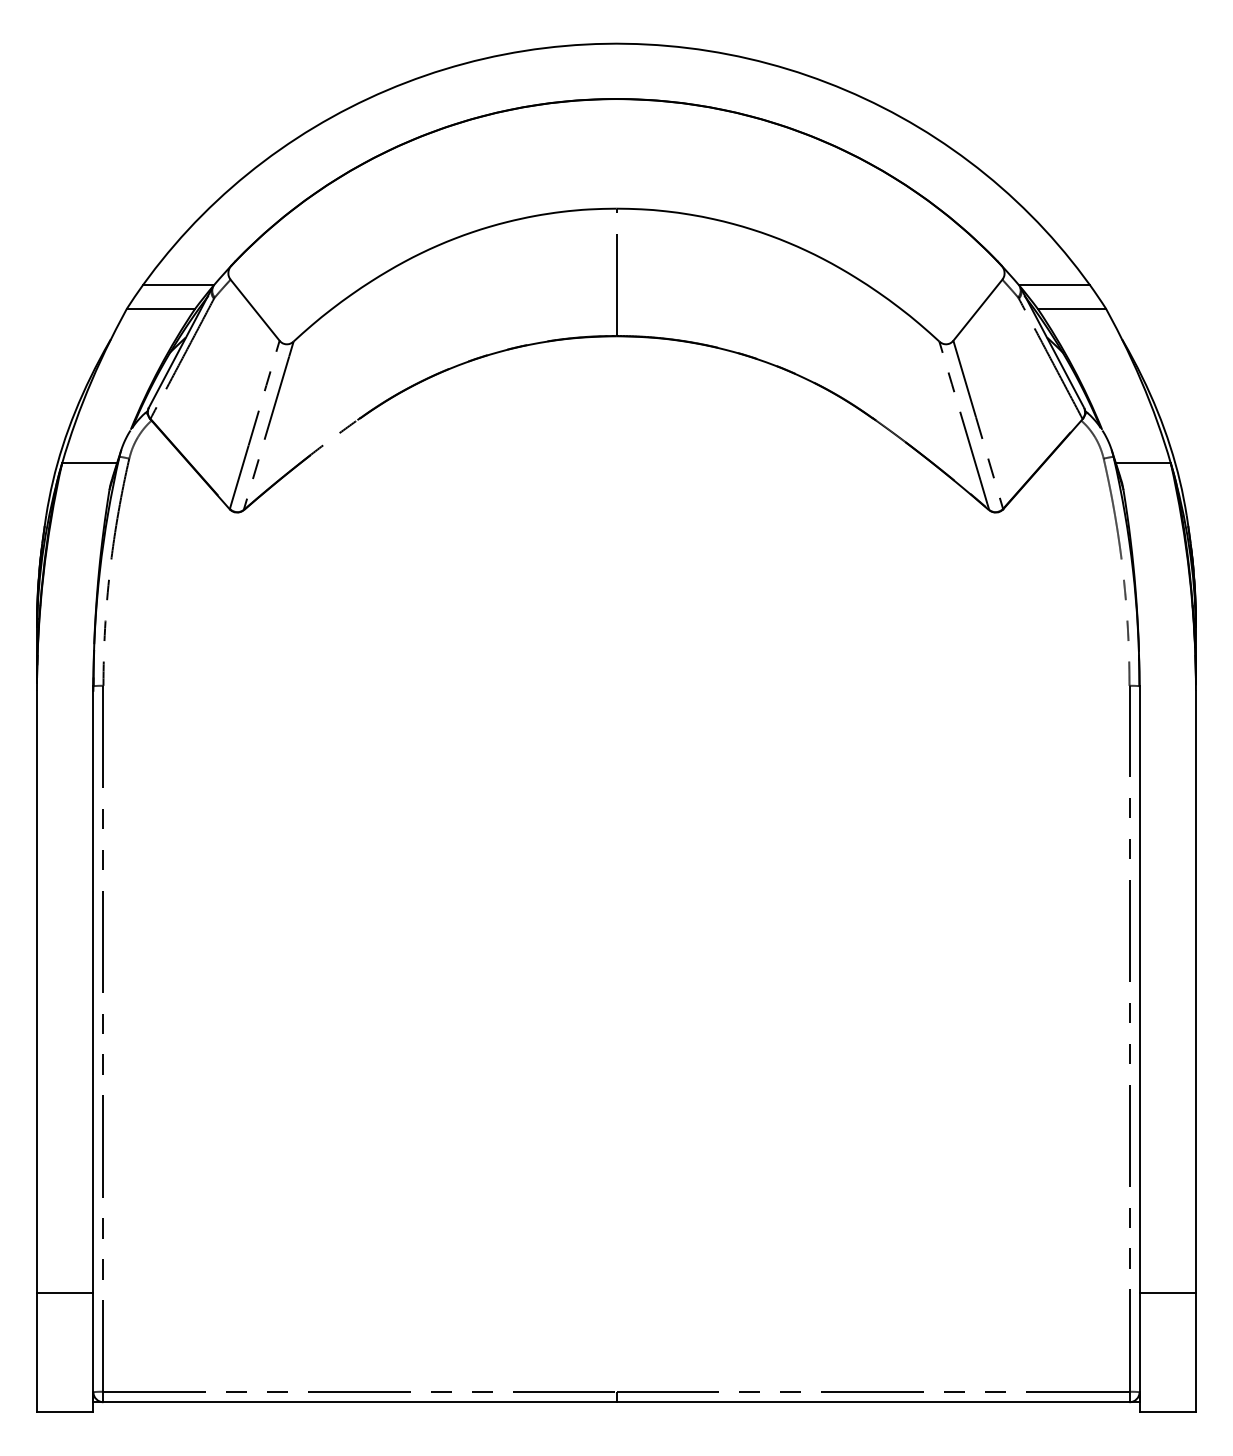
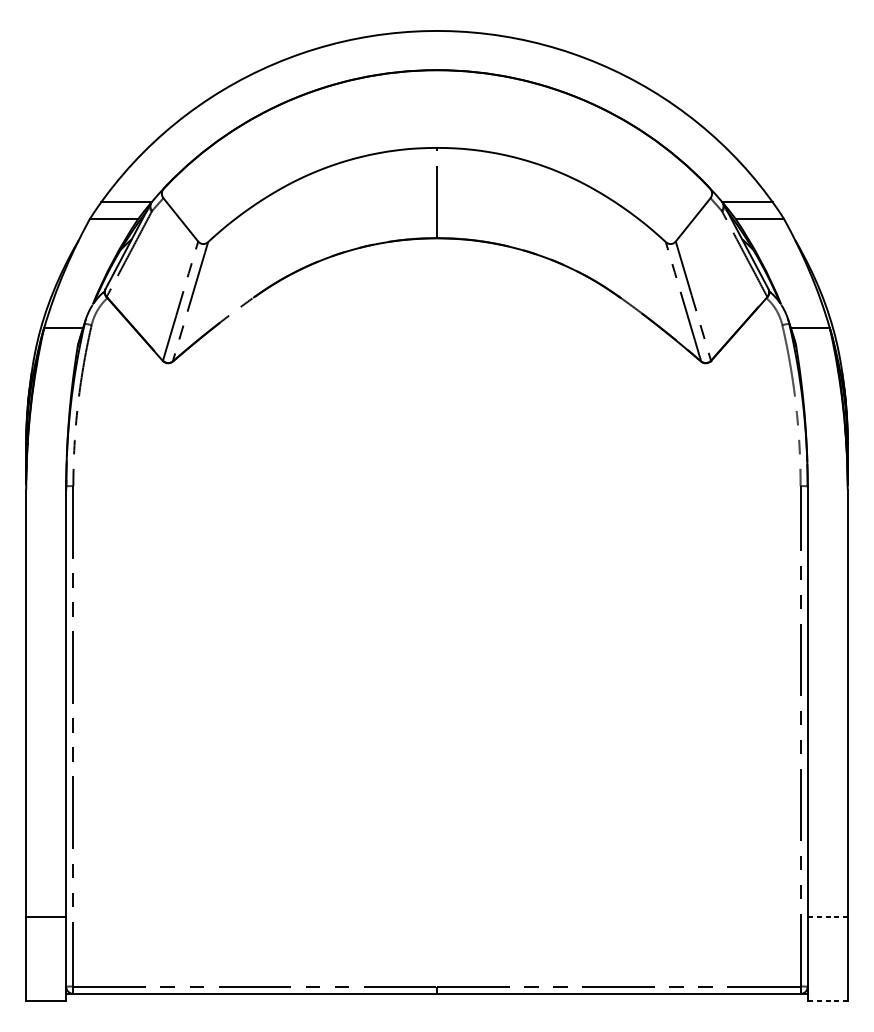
line: (1167, 1293) -> (827, 916), solid -> dashed
line: (1167, 1412) -> (827, 1001), solid -> dashed

